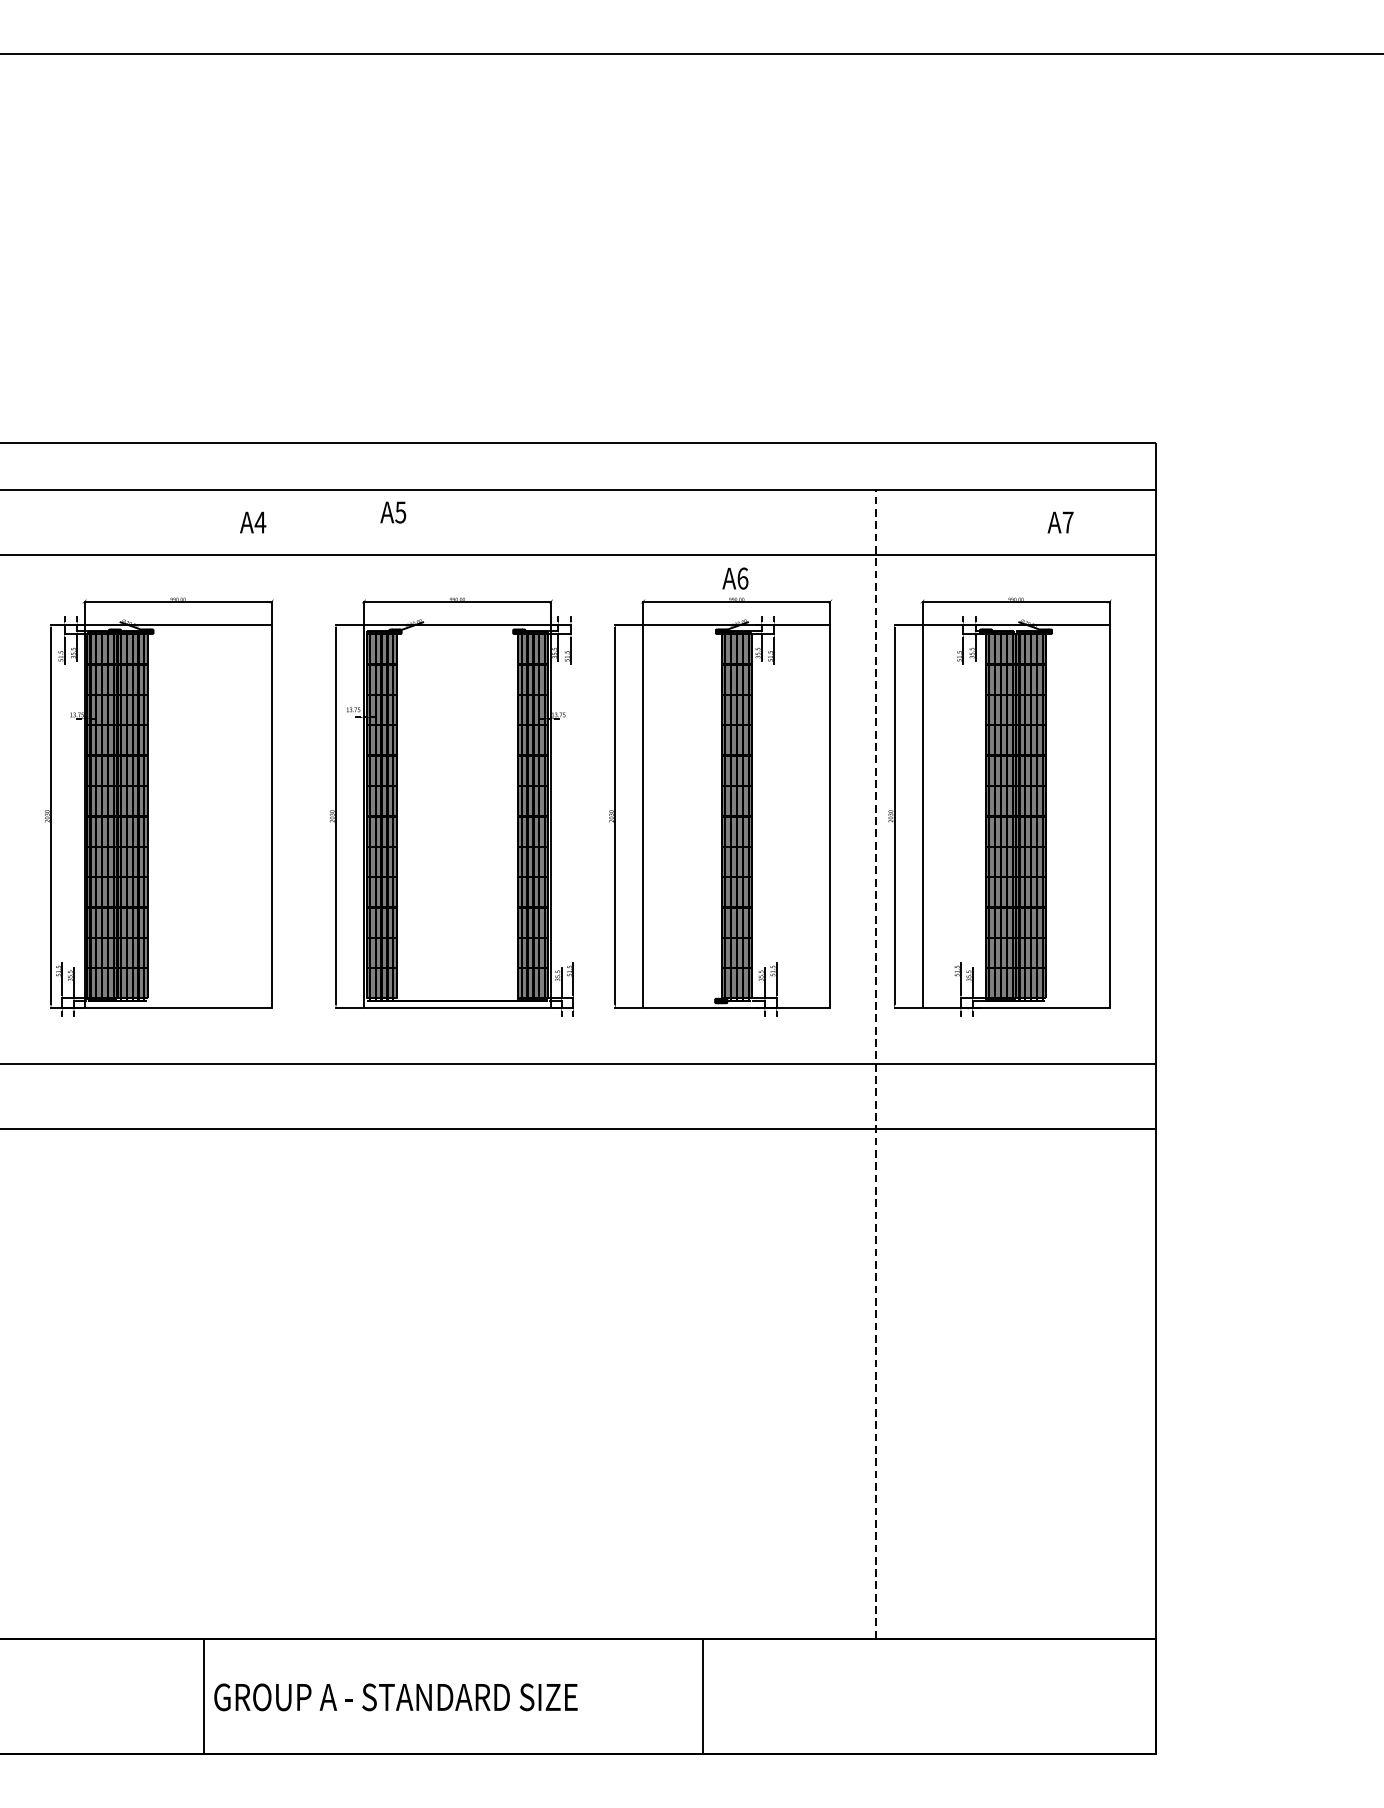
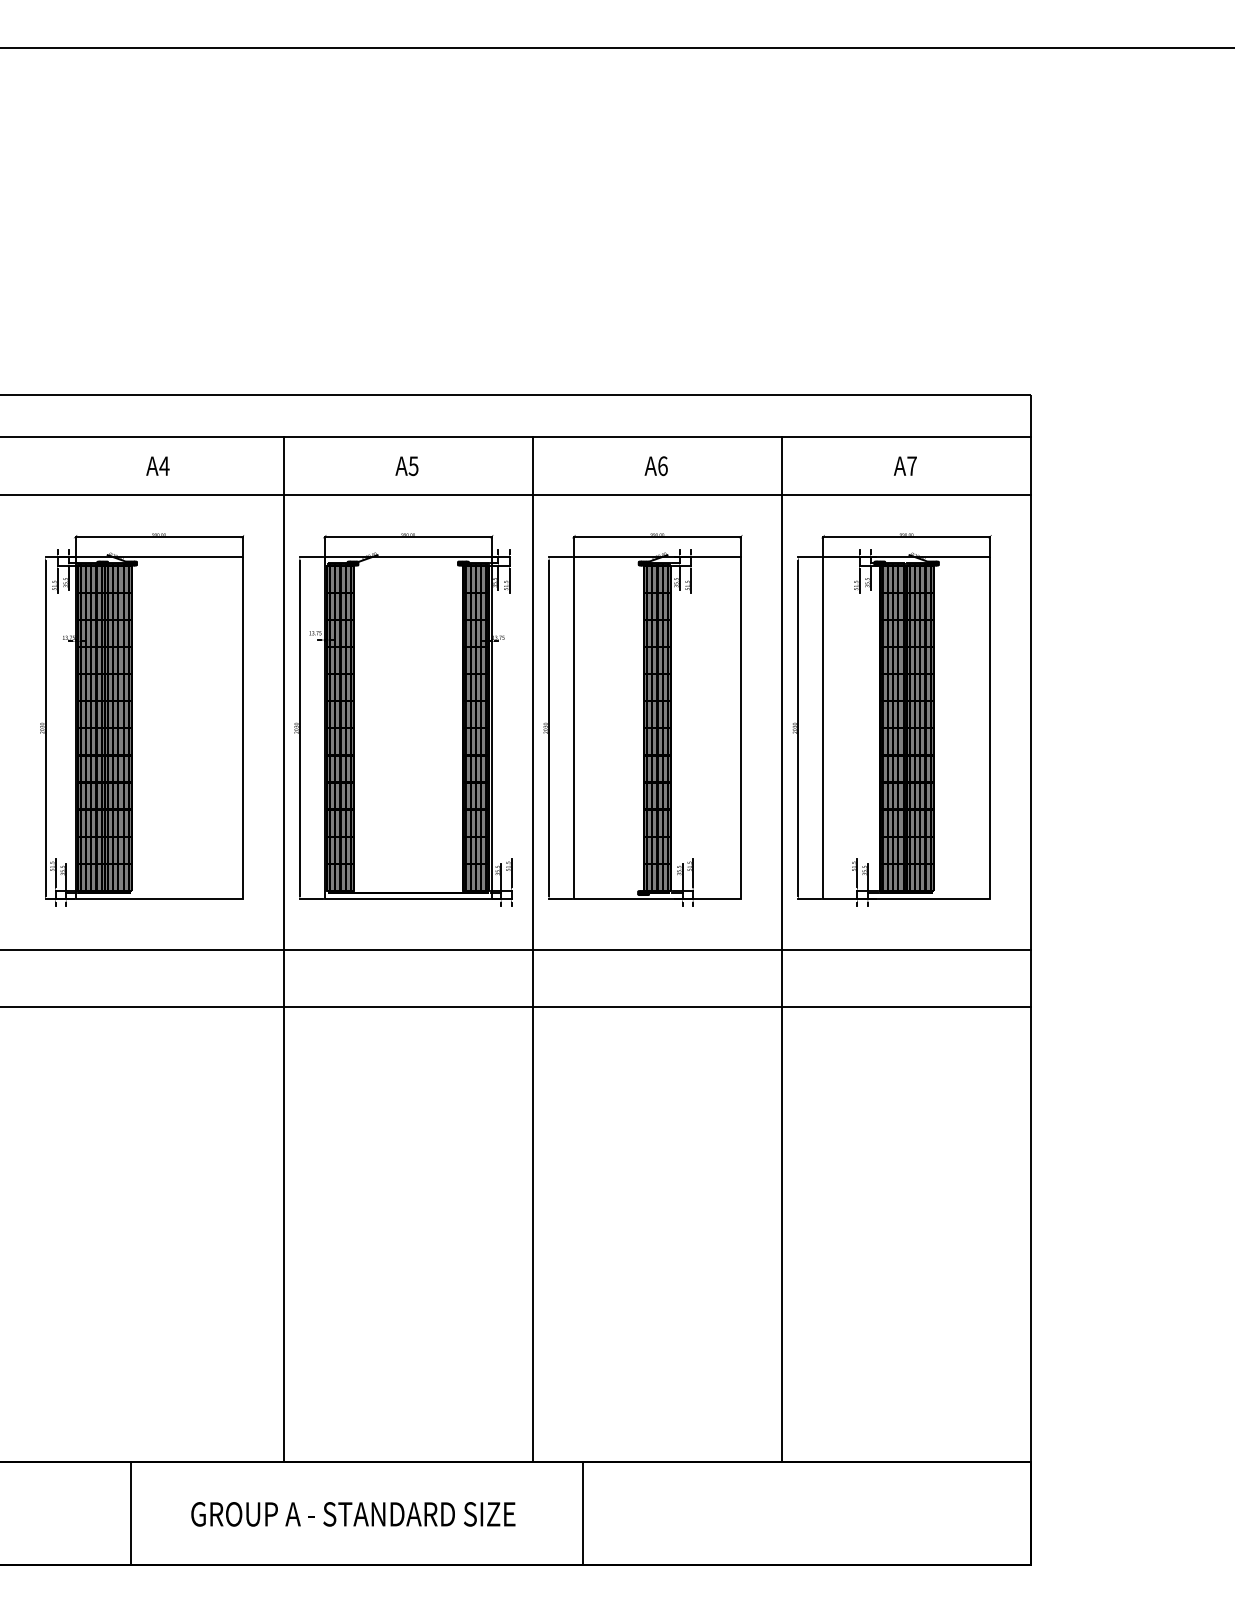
text: (392, 512) -> (406, 466), moved
text: (252, 521) -> (157, 465), moved
text: (1059, 521) -> (904, 465), moved
text: (734, 577) -> (655, 465), moved
line: (317, 1064) -> (283, 949), added
line: (596, 1064) -> (532, 949), added
line: (876, 1064) -> (782, 949), dashed -> solid
line: (203, 1695) -> (130, 1512), moved
line: (703, 1695) -> (582, 1512), moved

